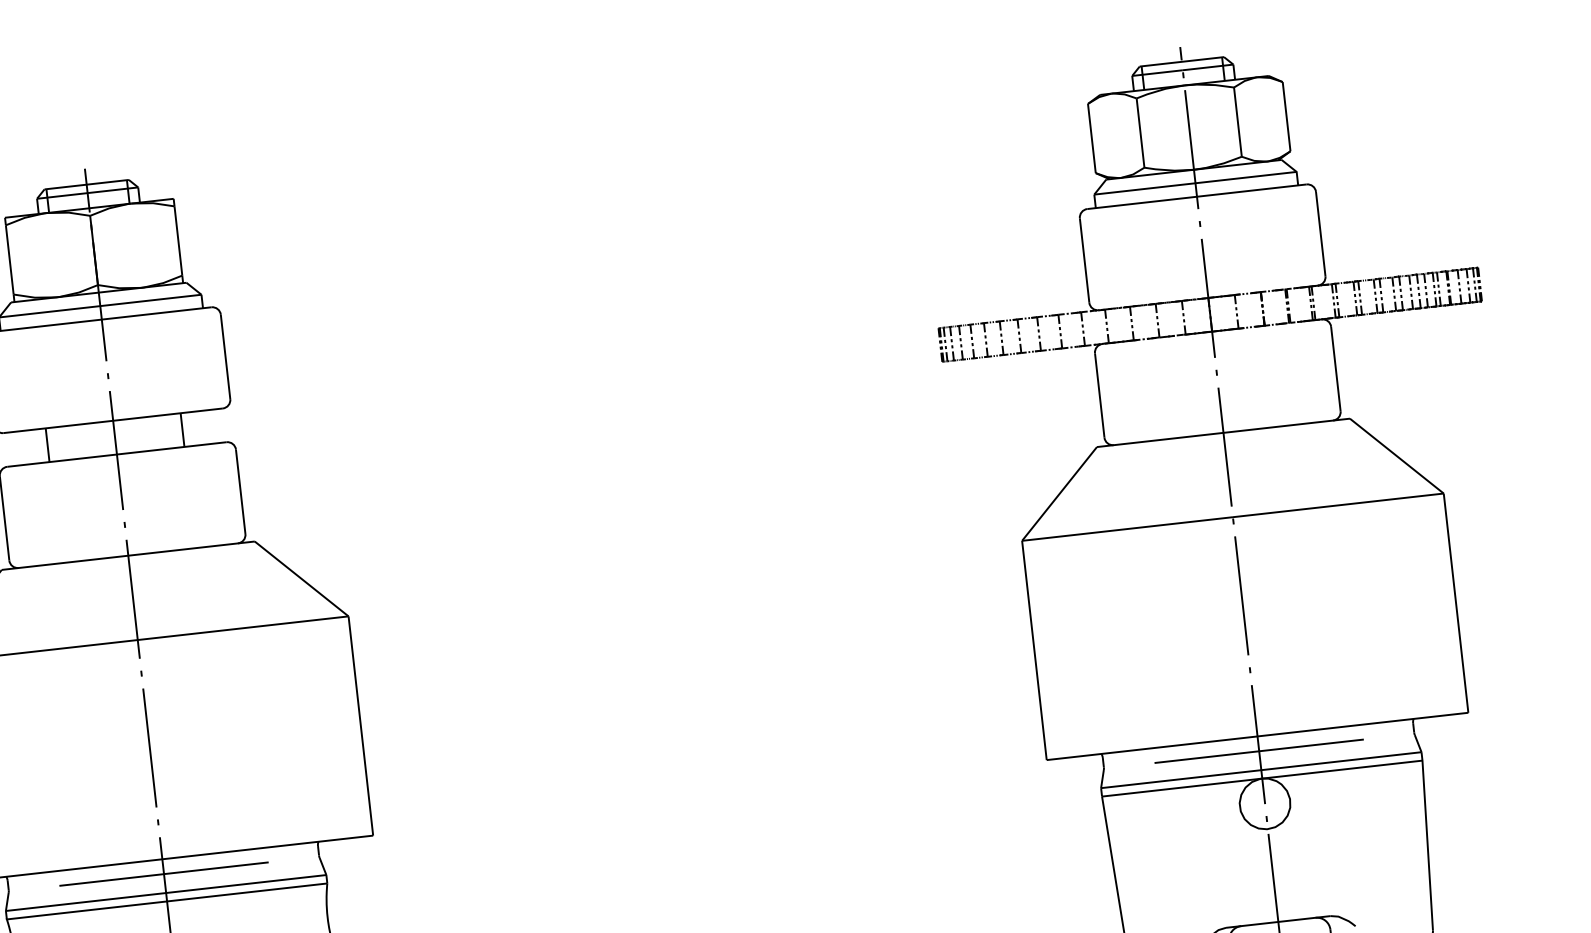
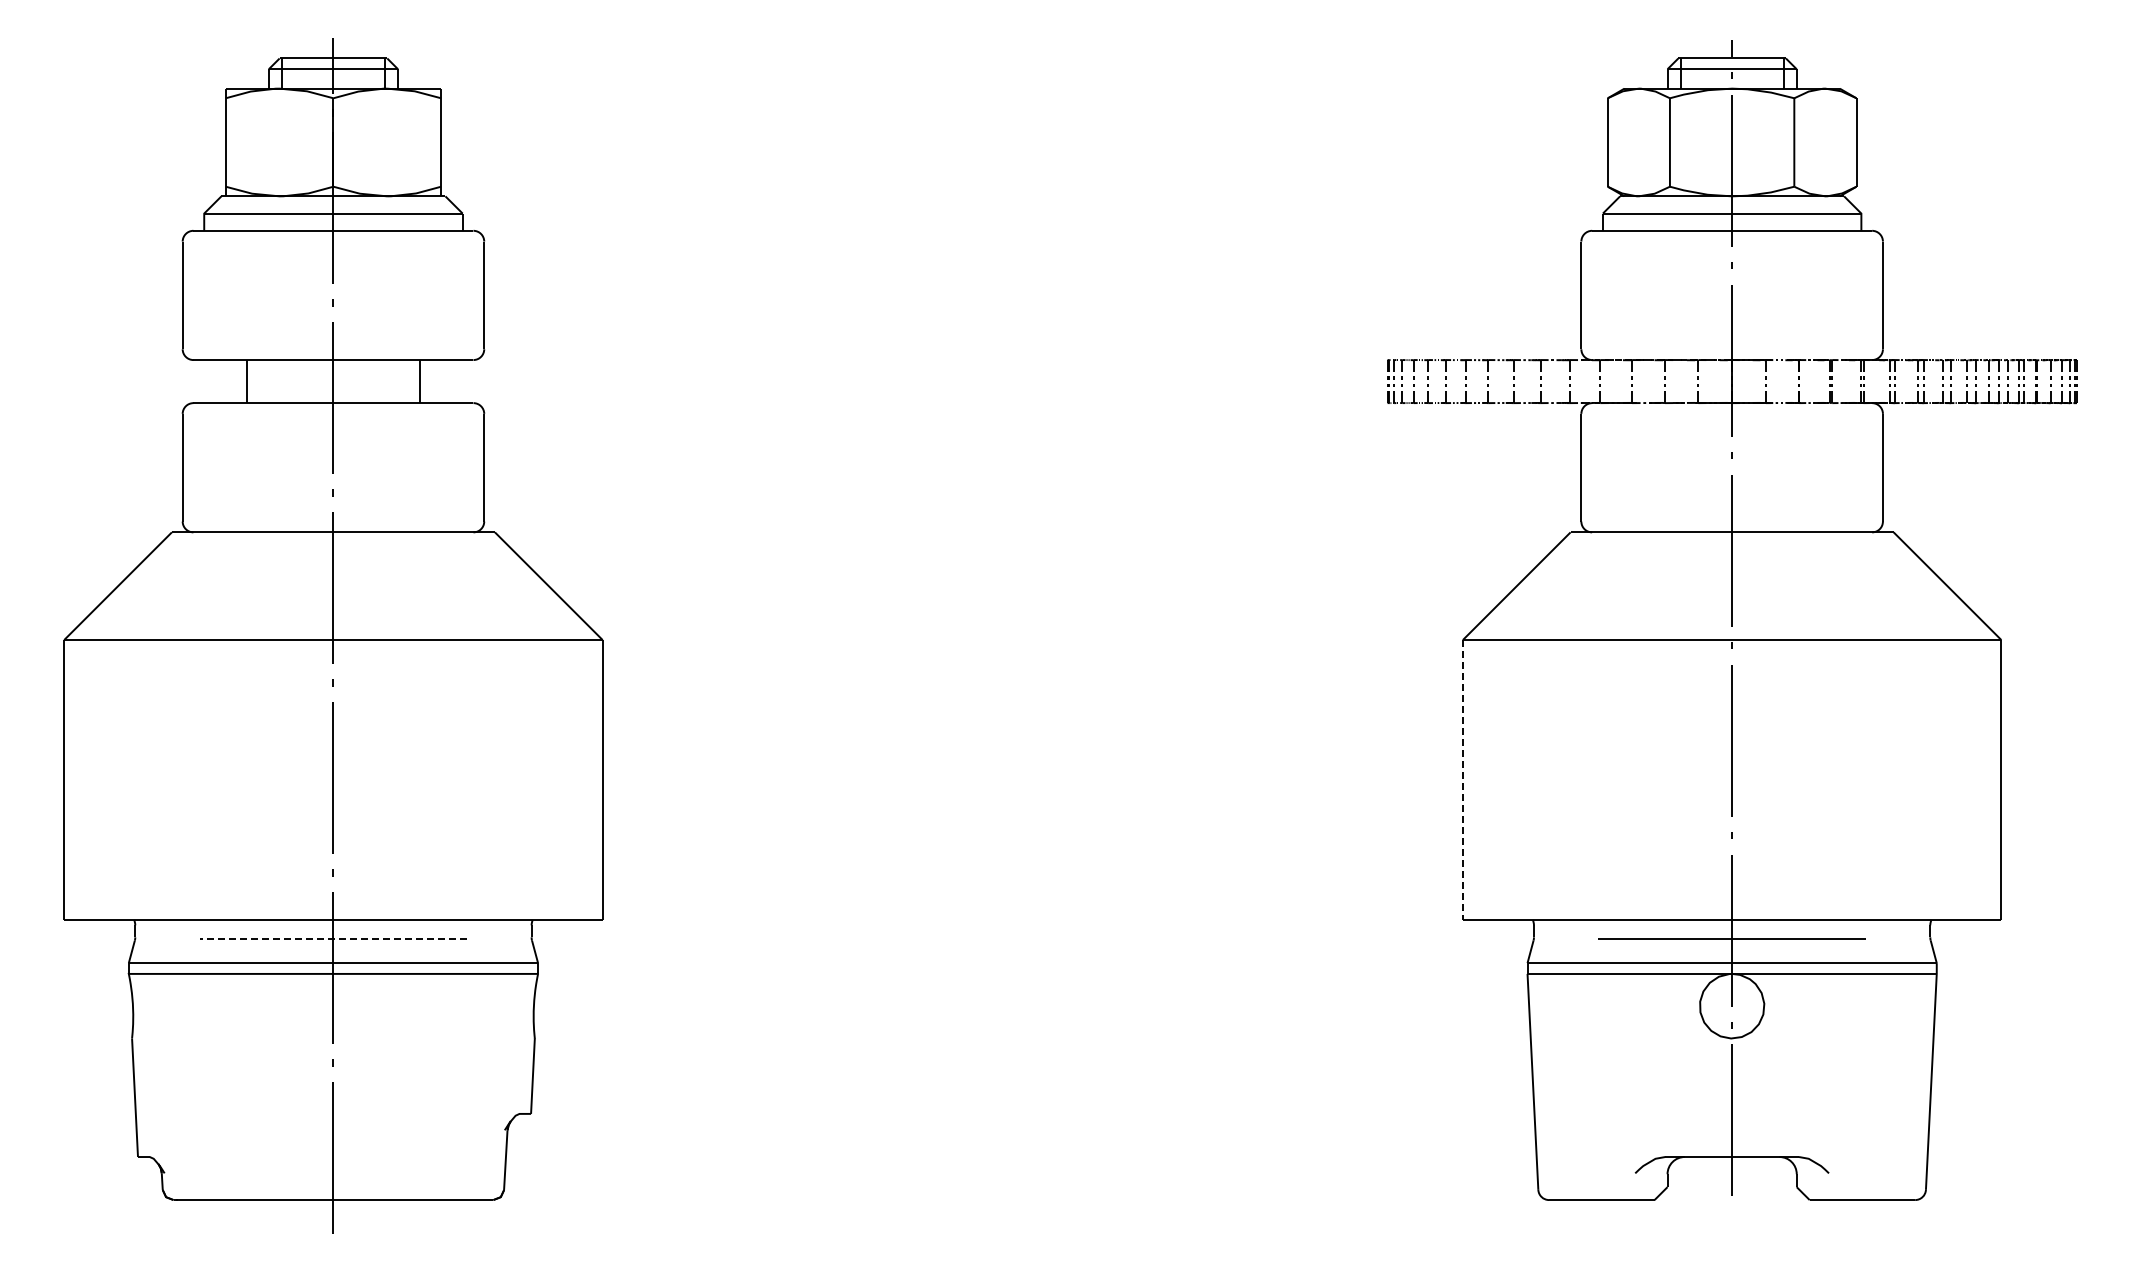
line: (1034, 650) -> (1462, 780), solid -> dashed
line: (164, 874) -> (333, 939), solid -> dashed

